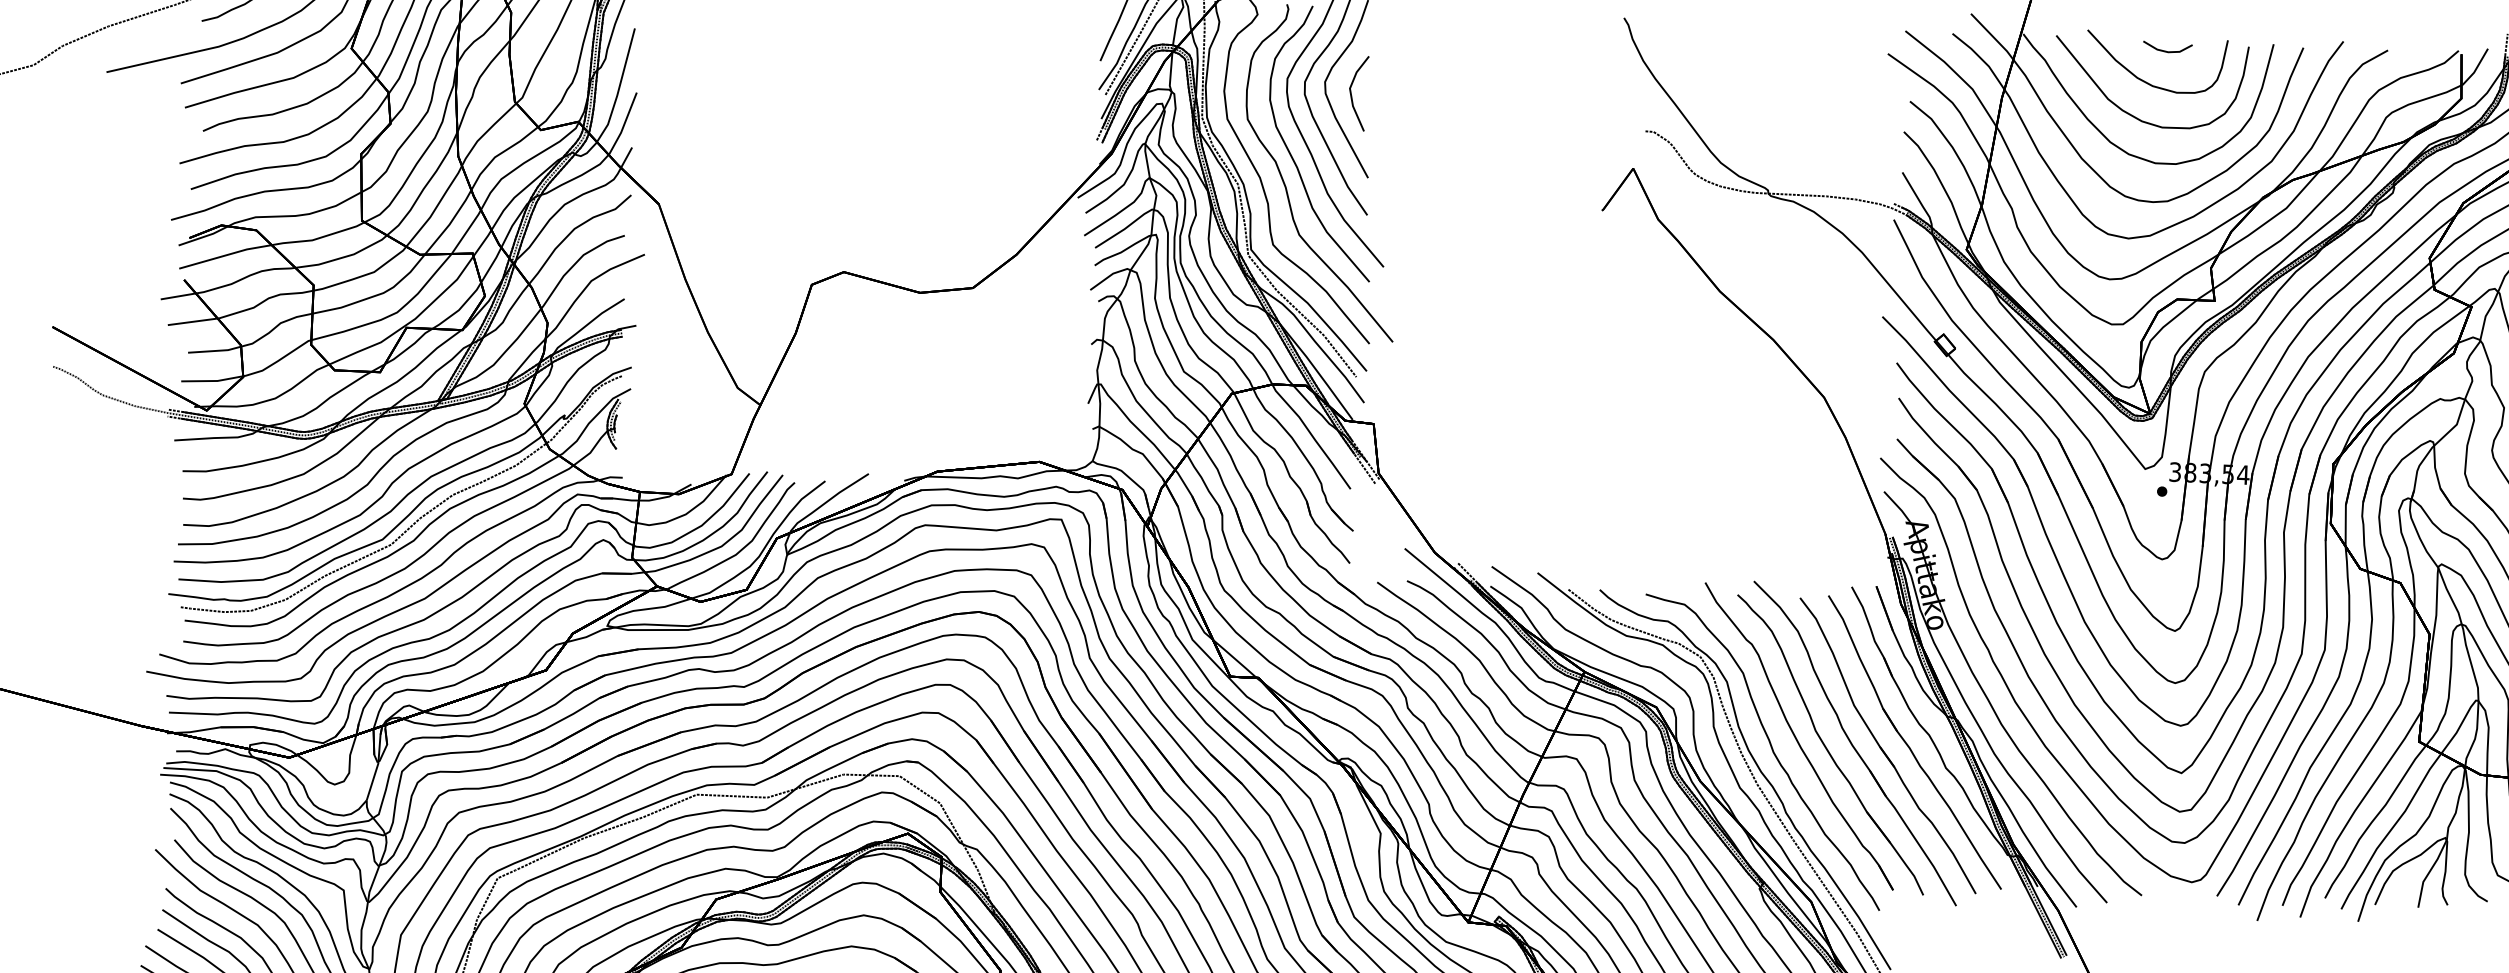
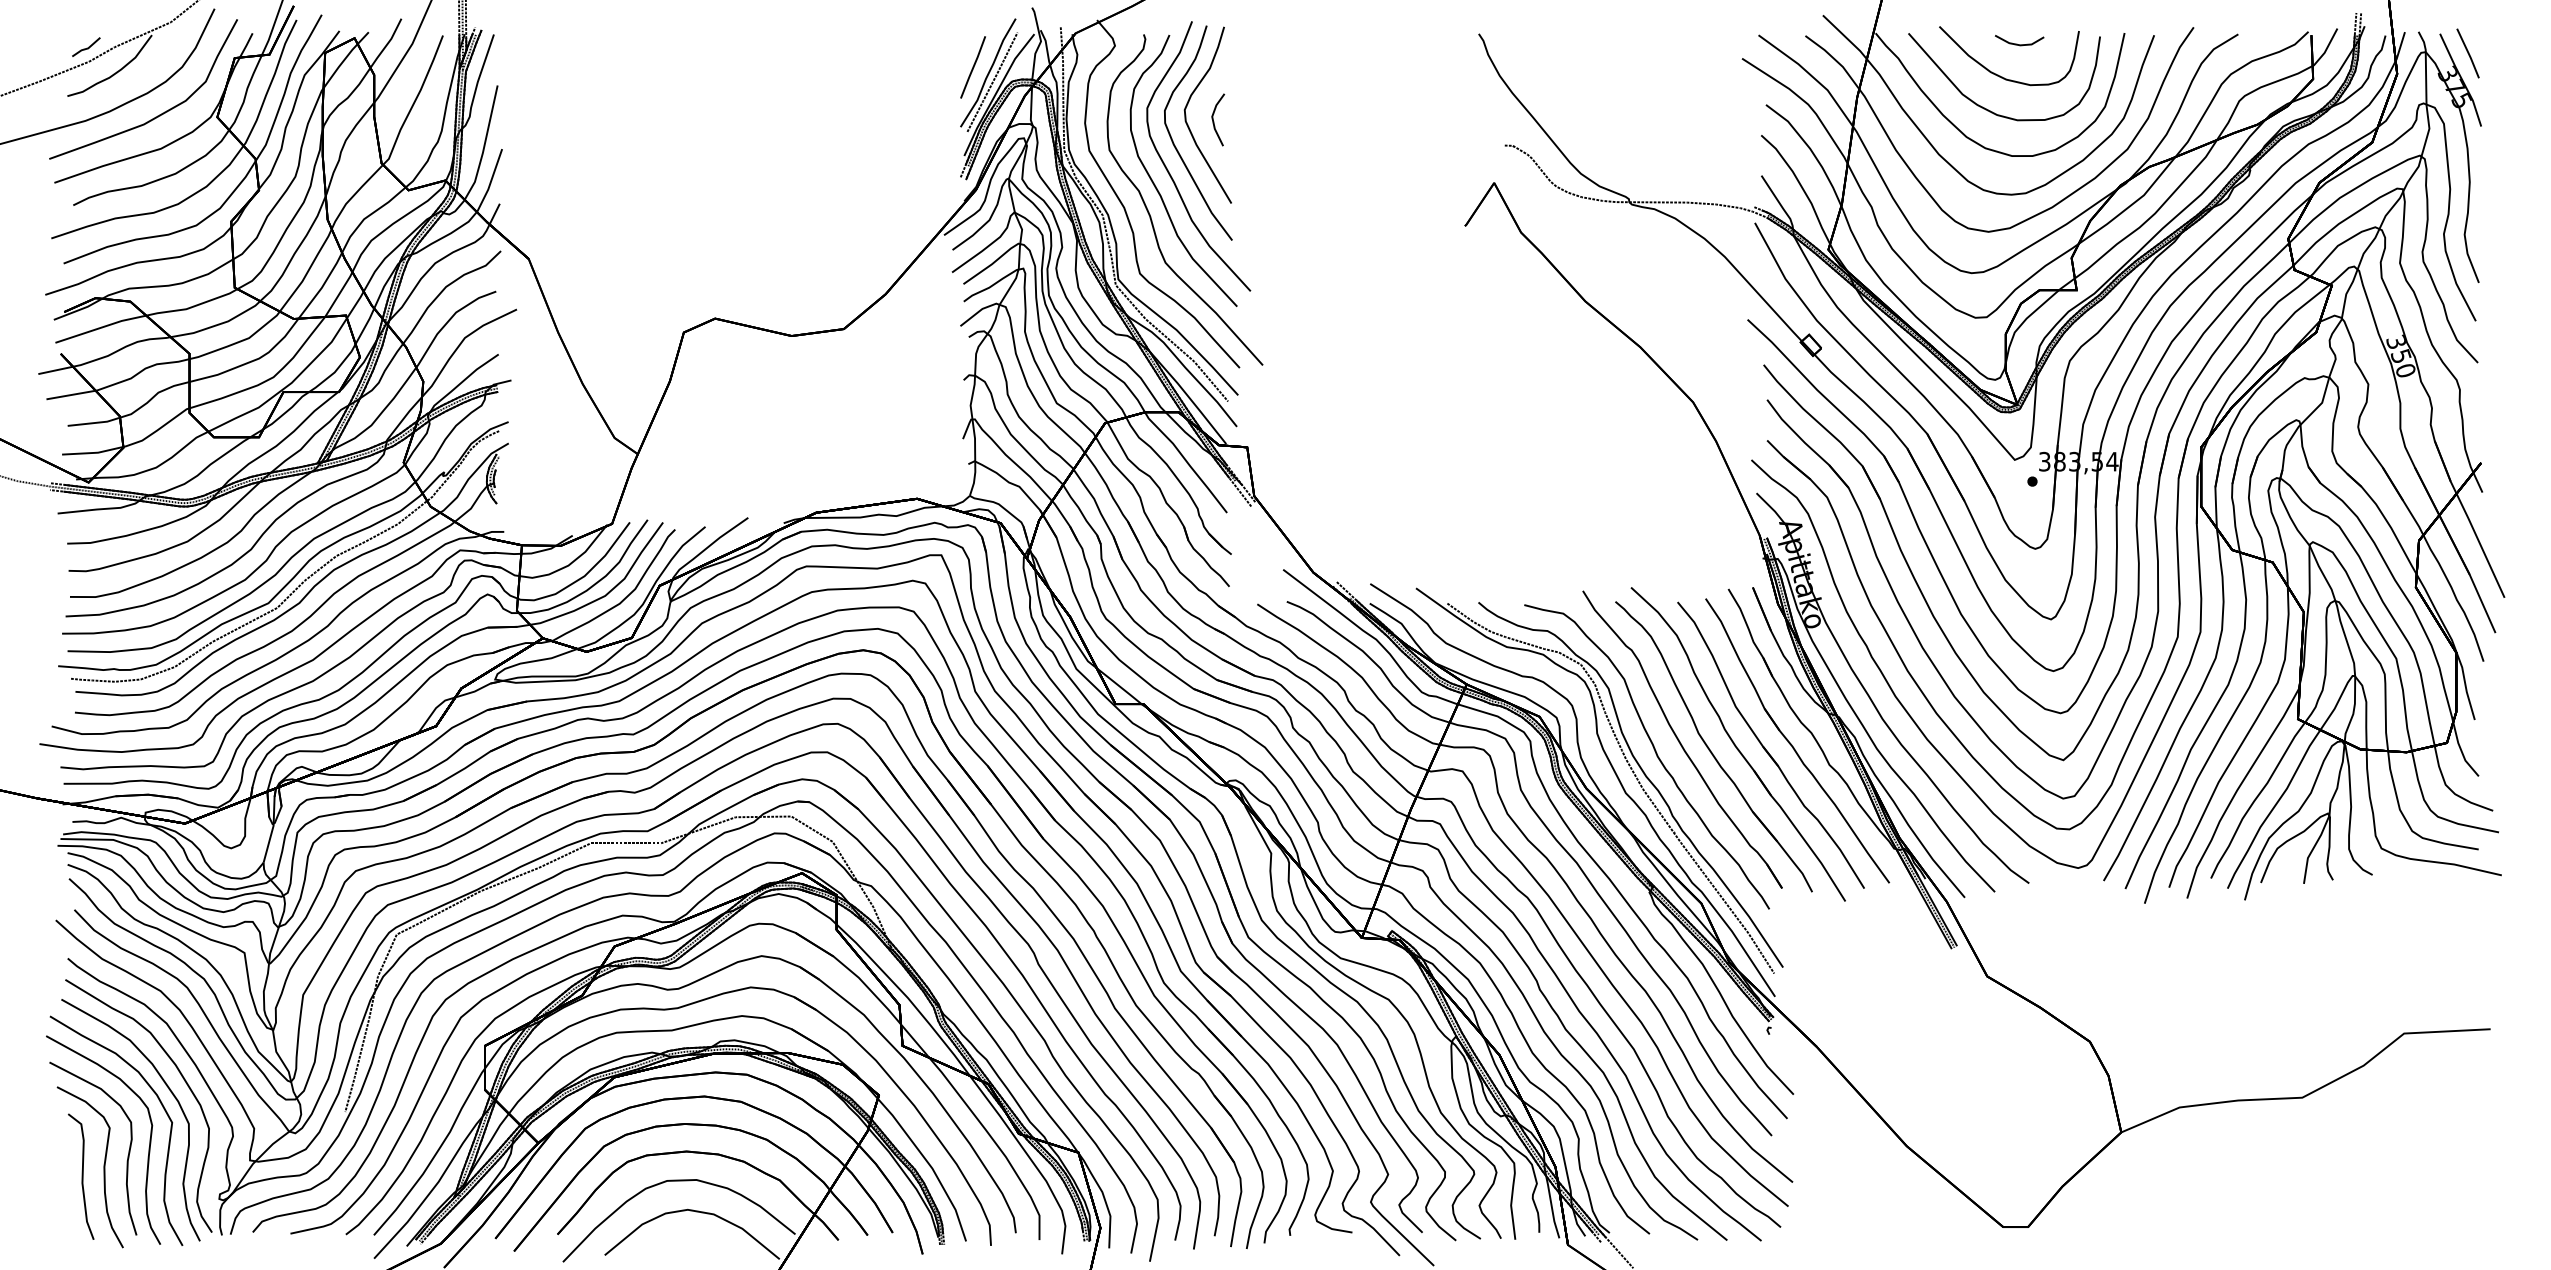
part: (1357, 92) -> (1217, 119), size x0.7

